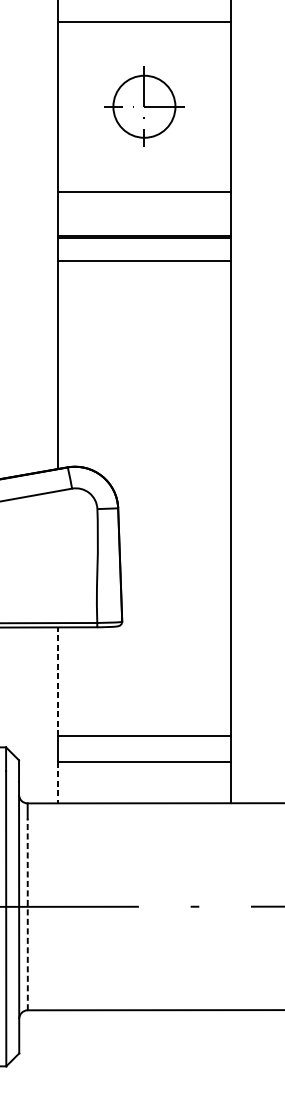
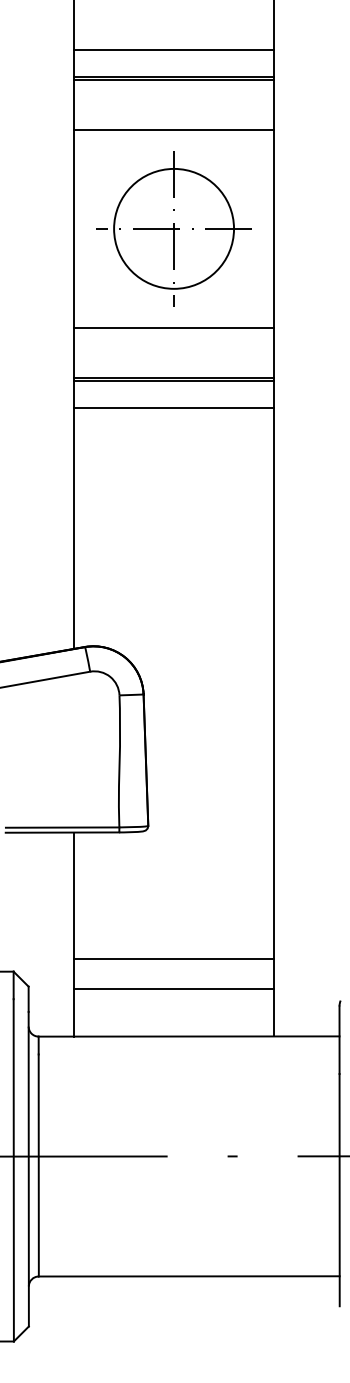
part: (143, 106) -> (173, 228), size x1.67
line: (58, 681) -> (74, 895), dashed -> solid
line: (58, 783) -> (74, 1013), dashed -> solid
line: (27, 913) -> (38, 1164), dashed -> solid

